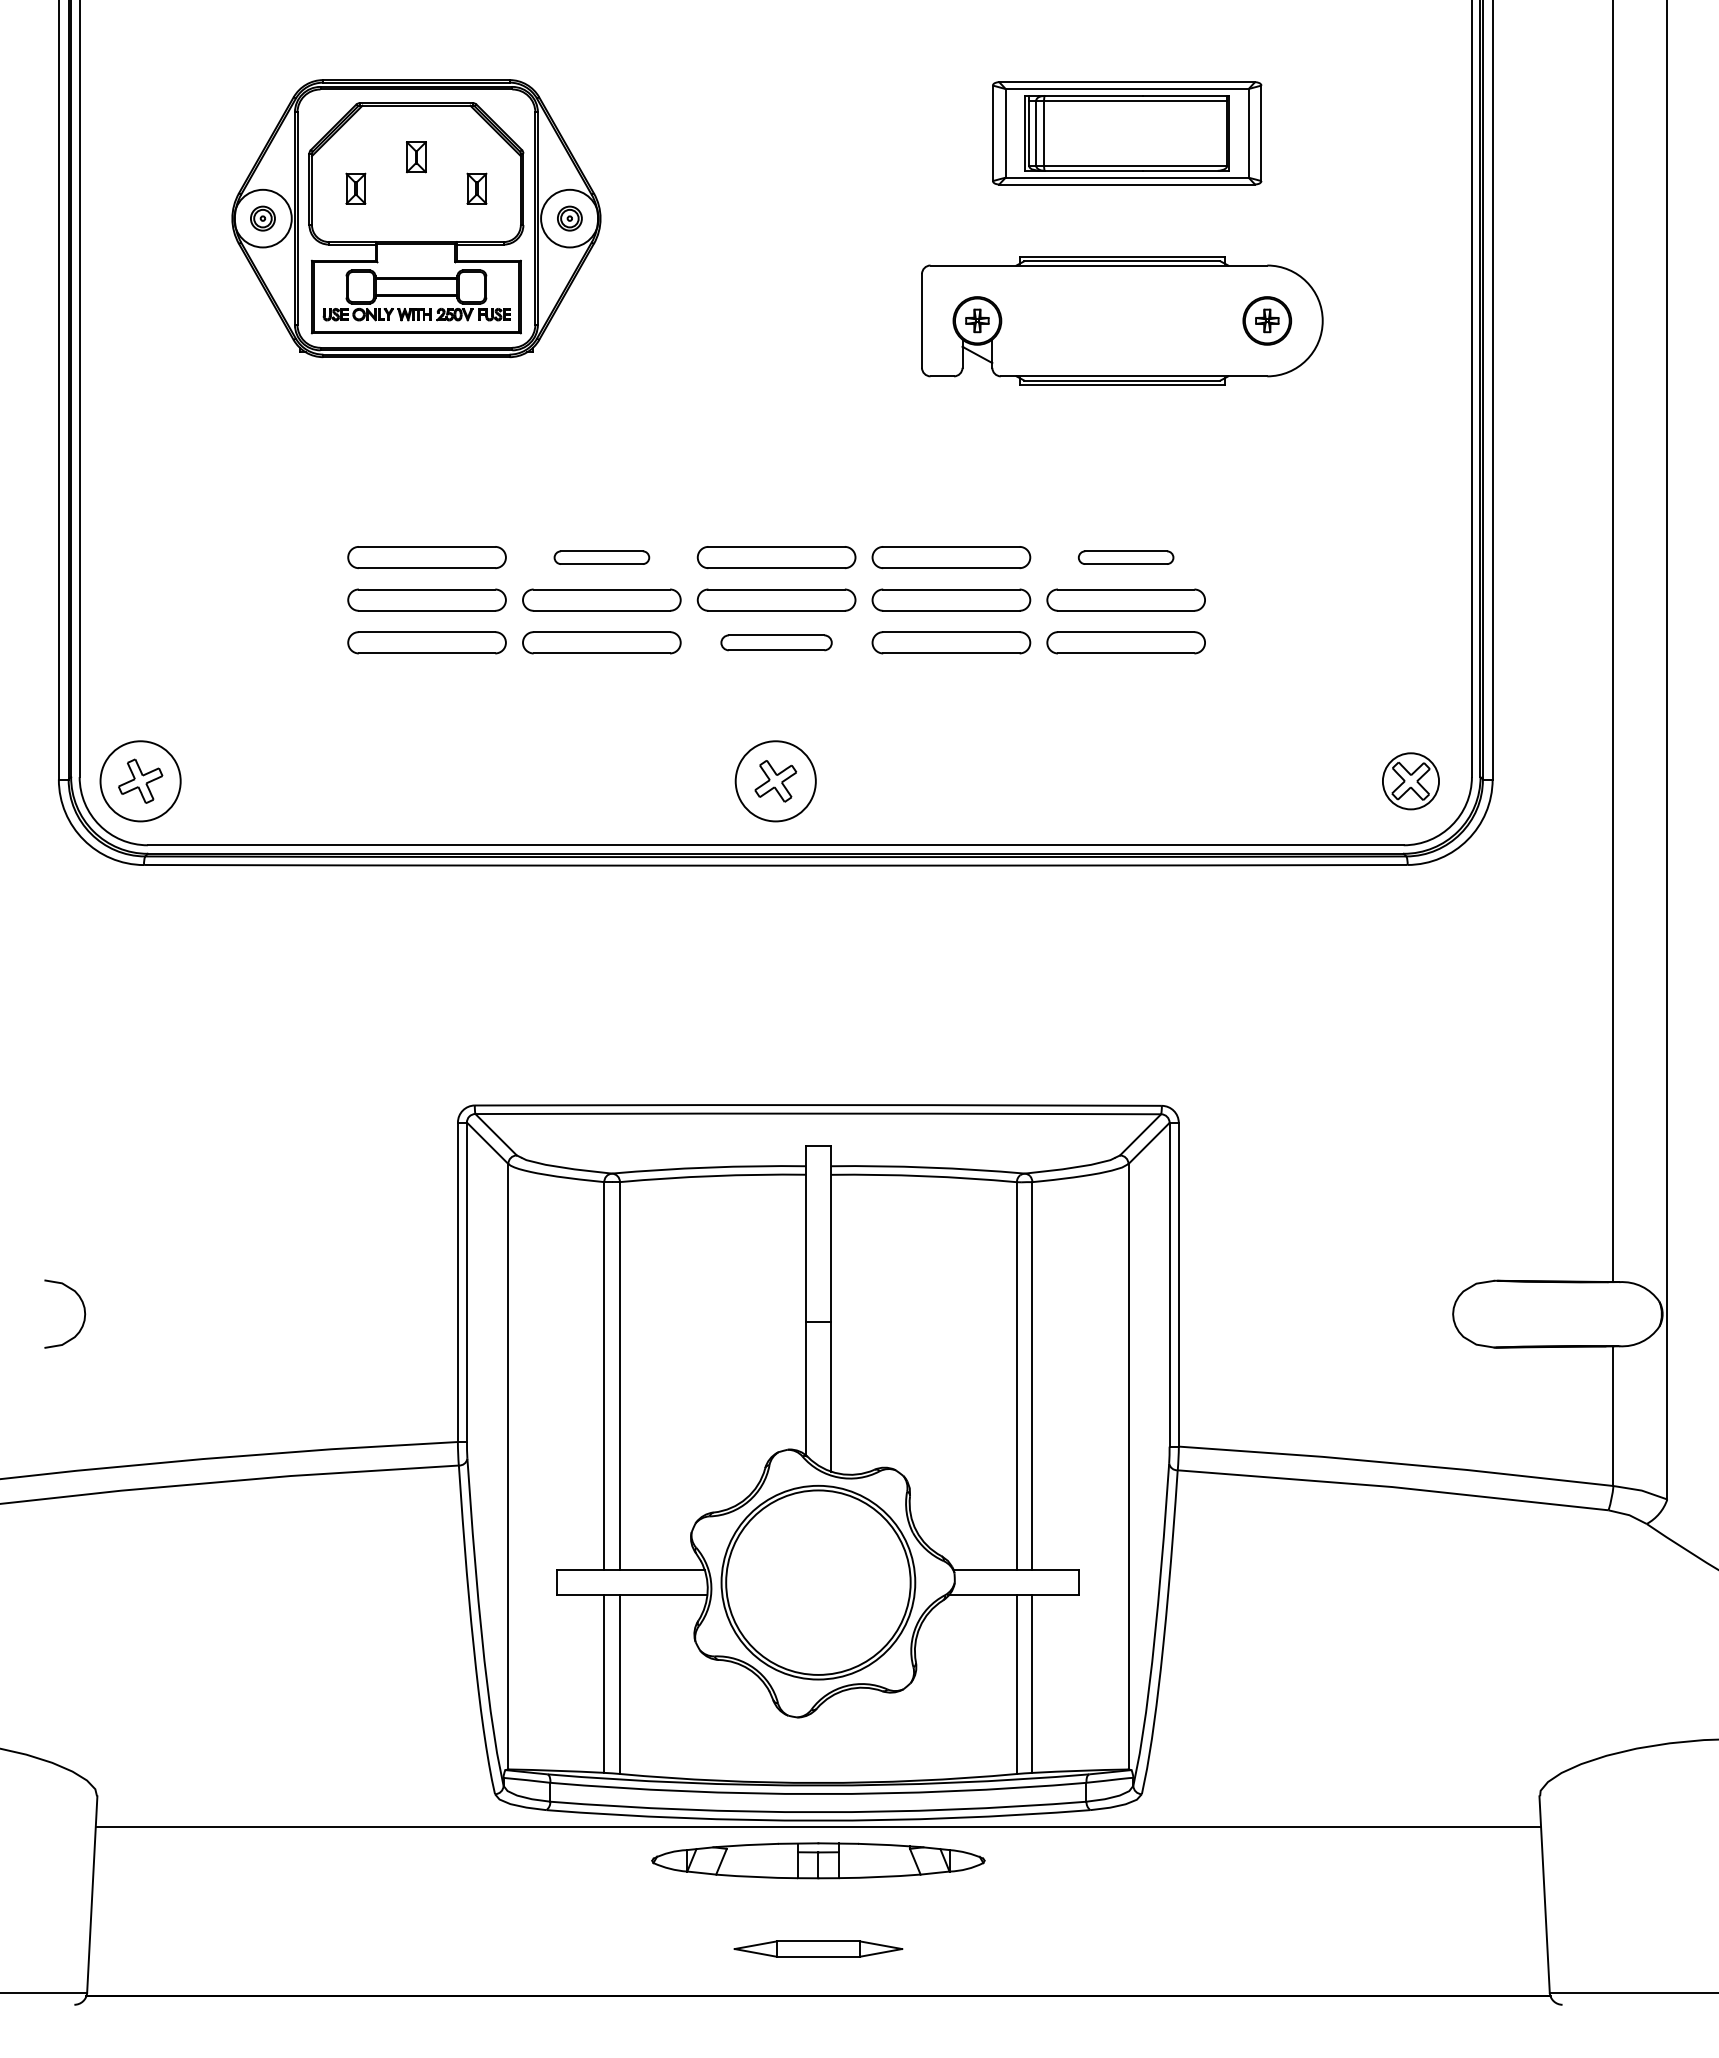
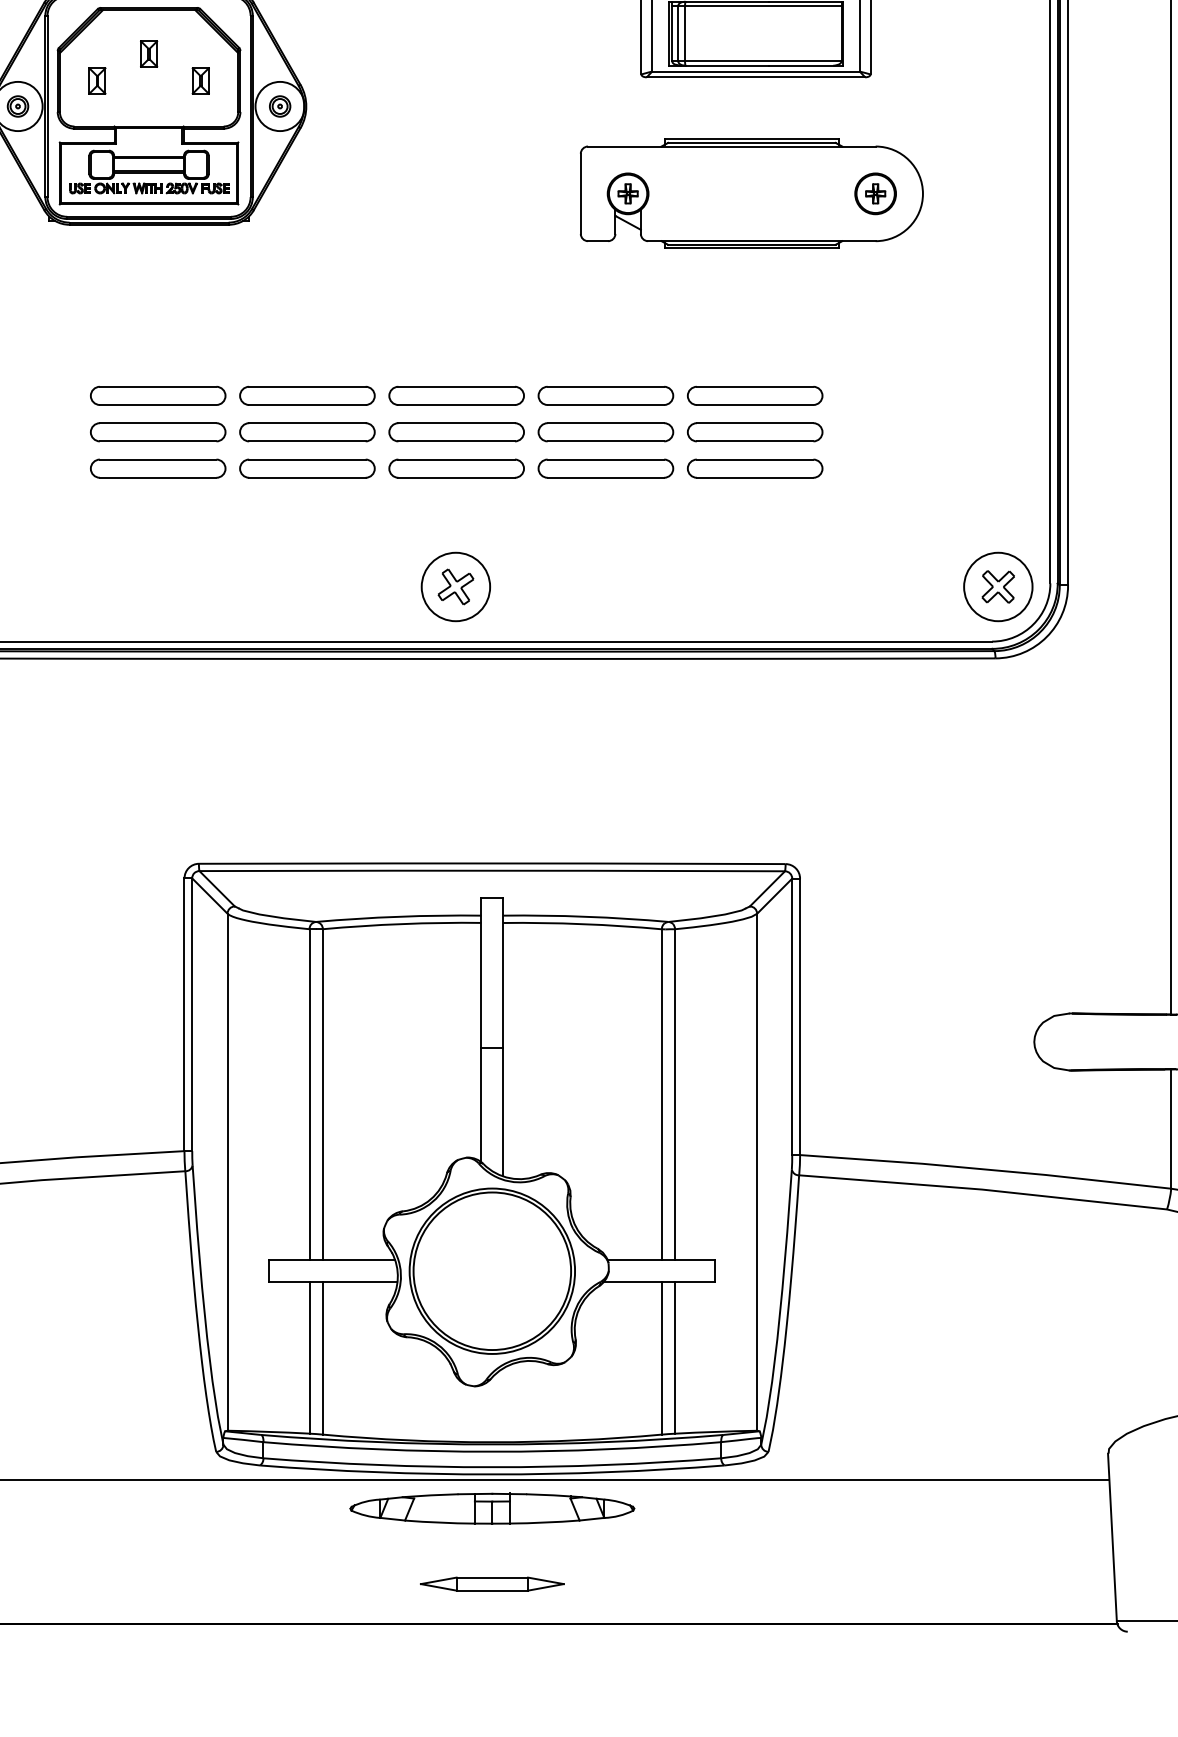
part: (601, 557) -> (307, 395), size x1.67
part: (1125, 557) -> (754, 395), size x1.67
part: (776, 642) -> (456, 468), size x1.43
circle: (1410, 781) -> (997, 587), size x1.43

